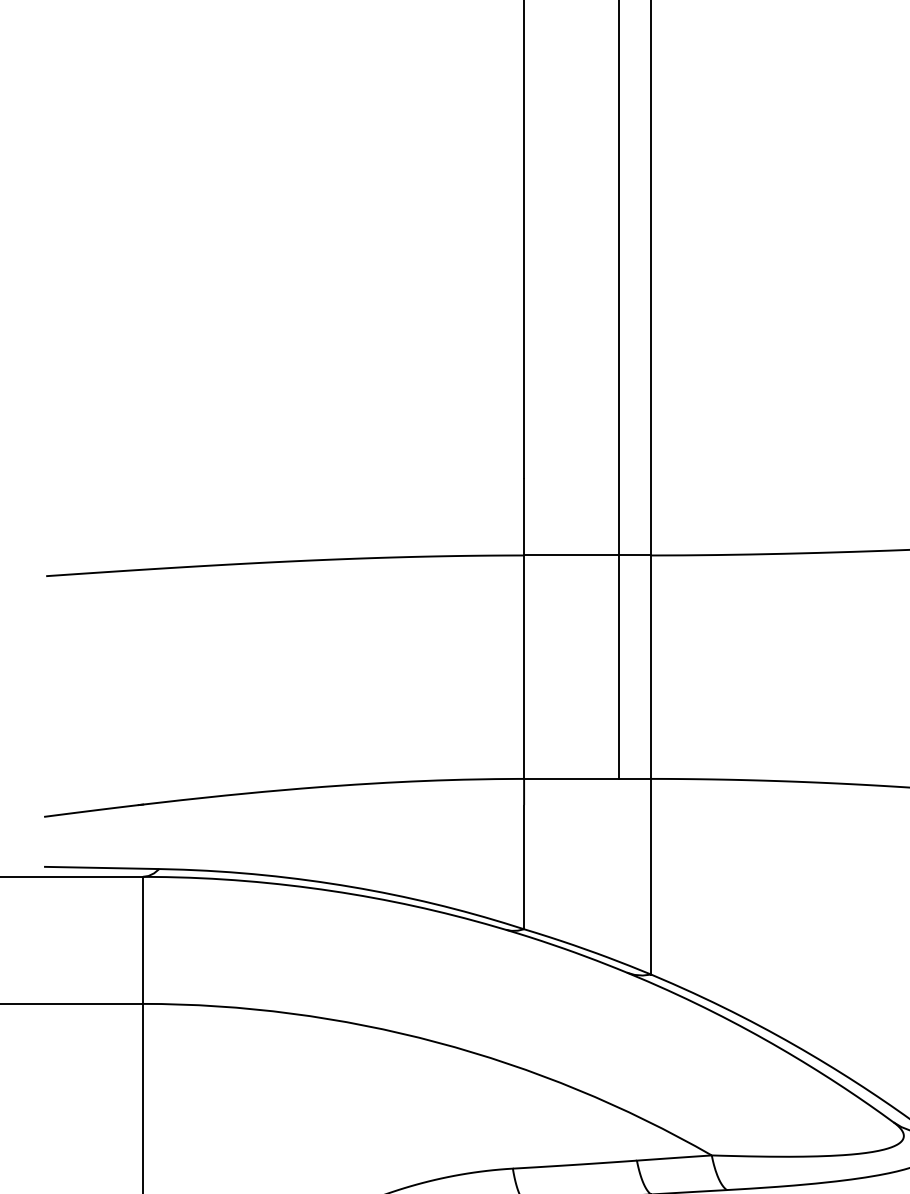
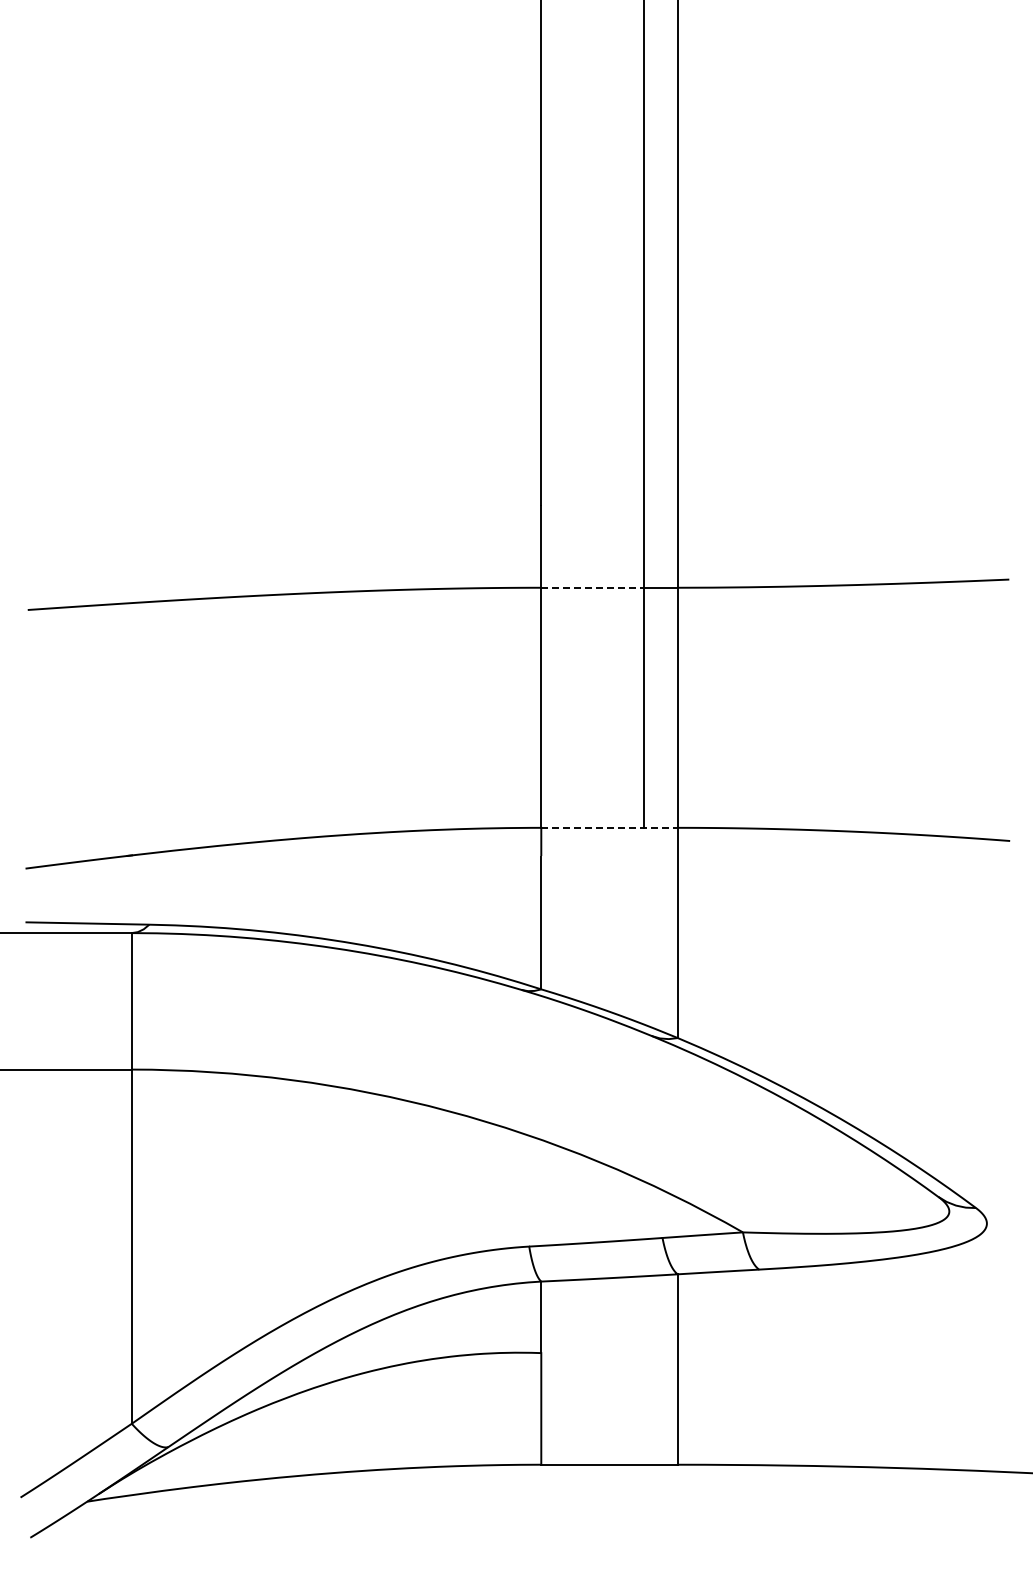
line: (571, 555) -> (592, 587), solid -> dashed
line: (588, 778) -> (610, 827), solid -> dashed

